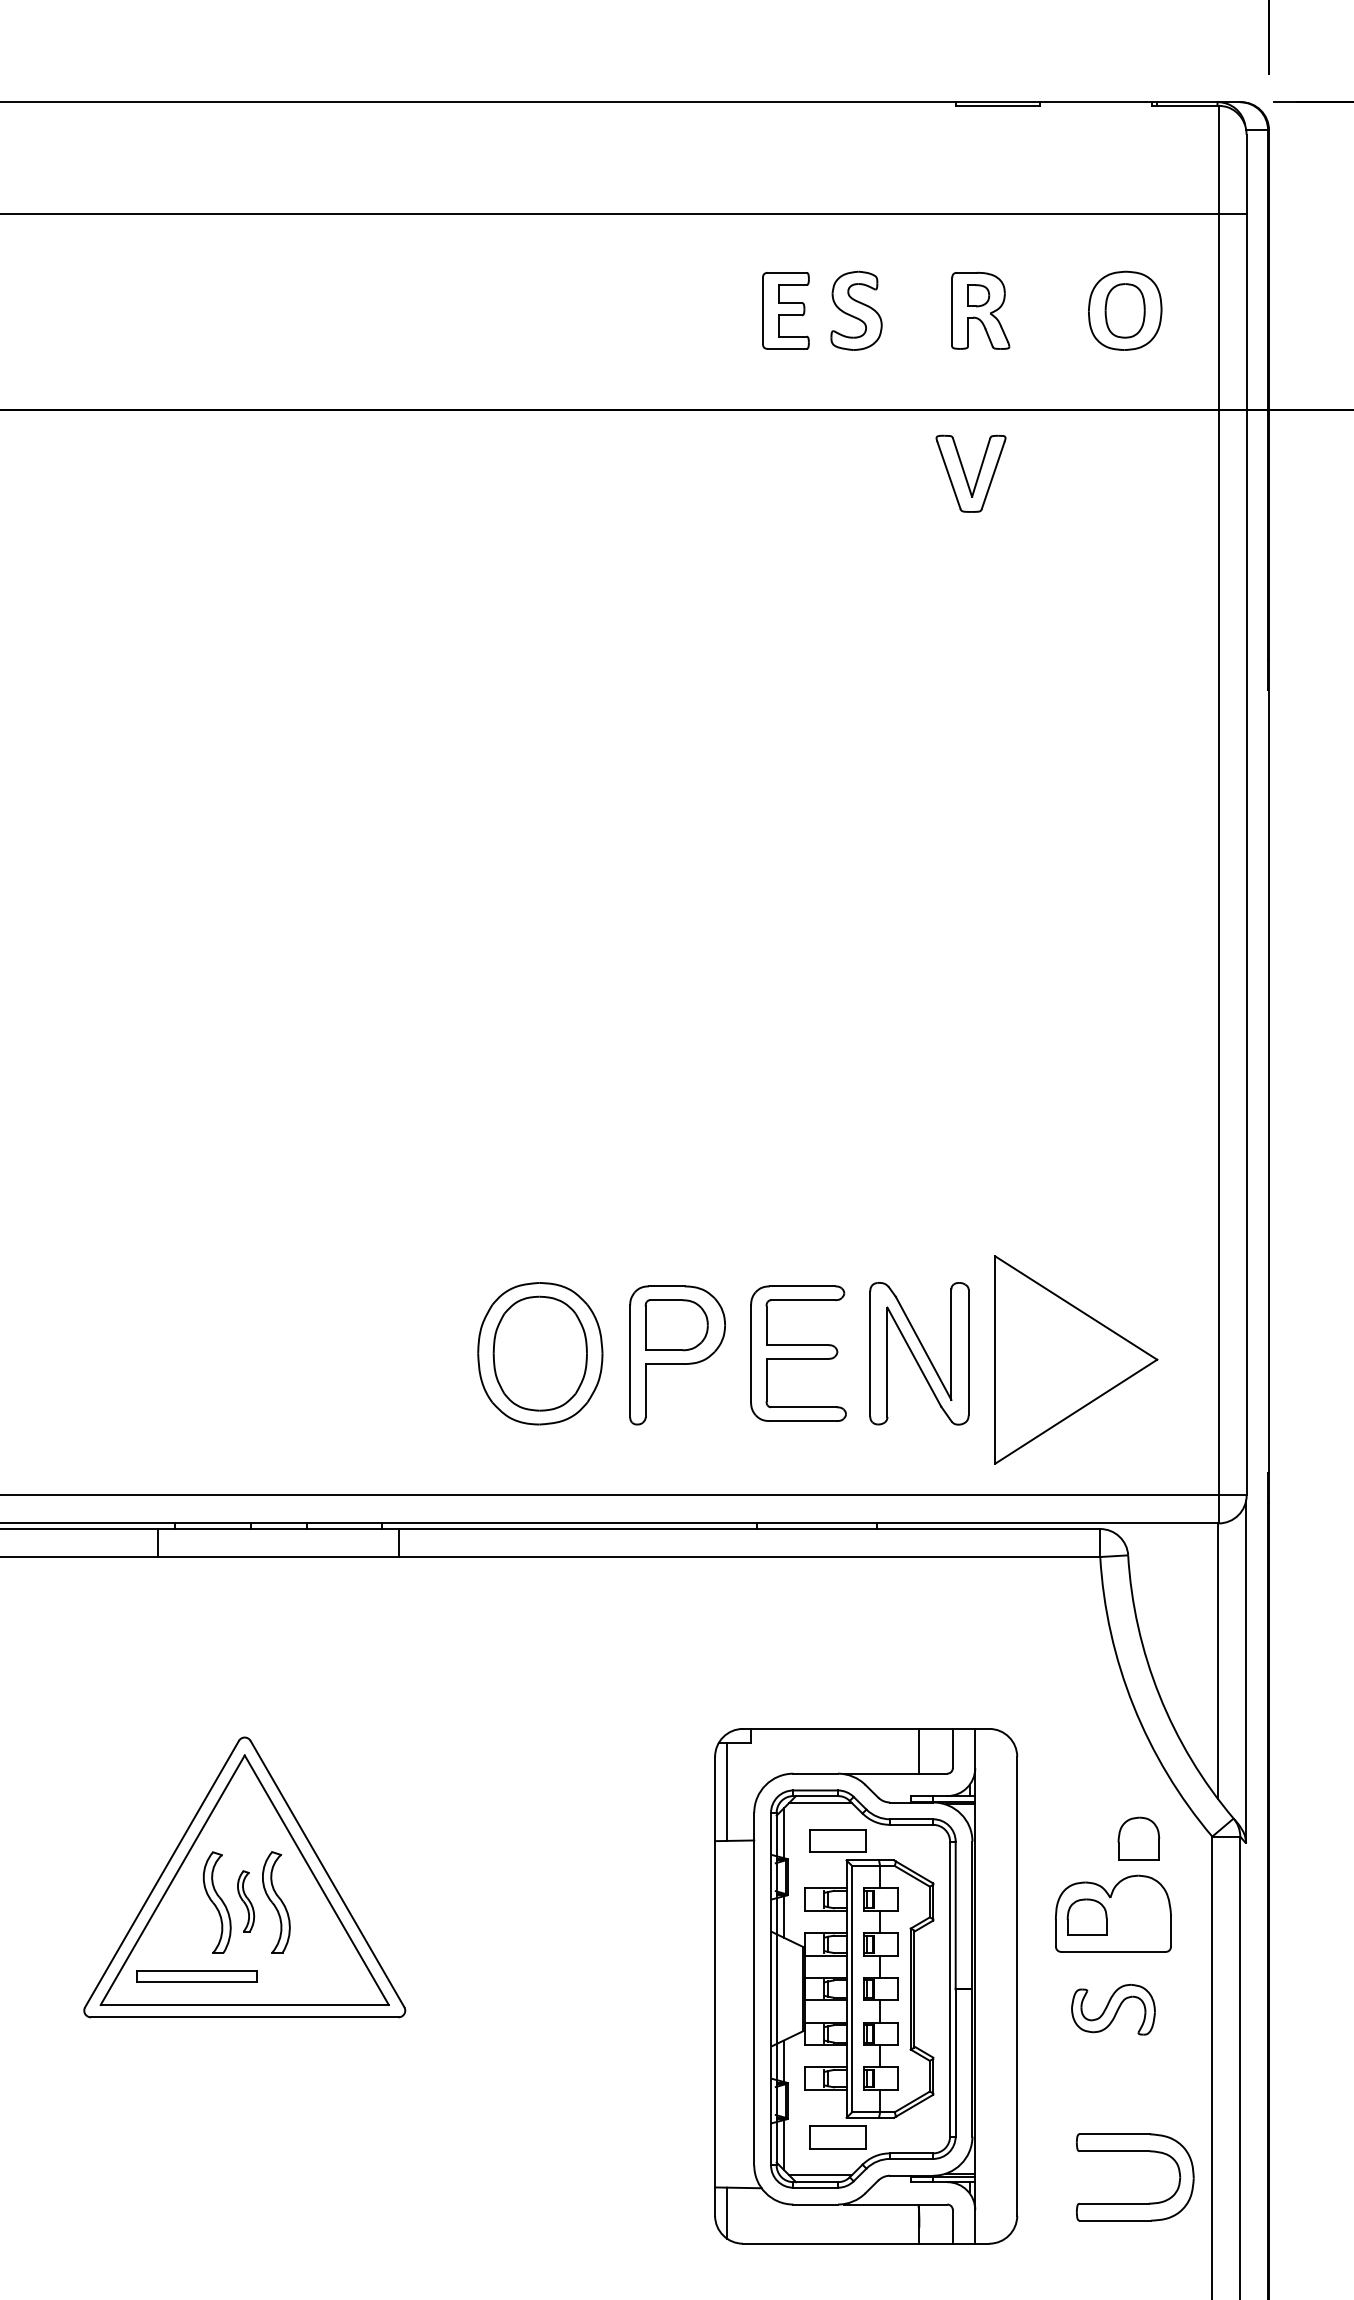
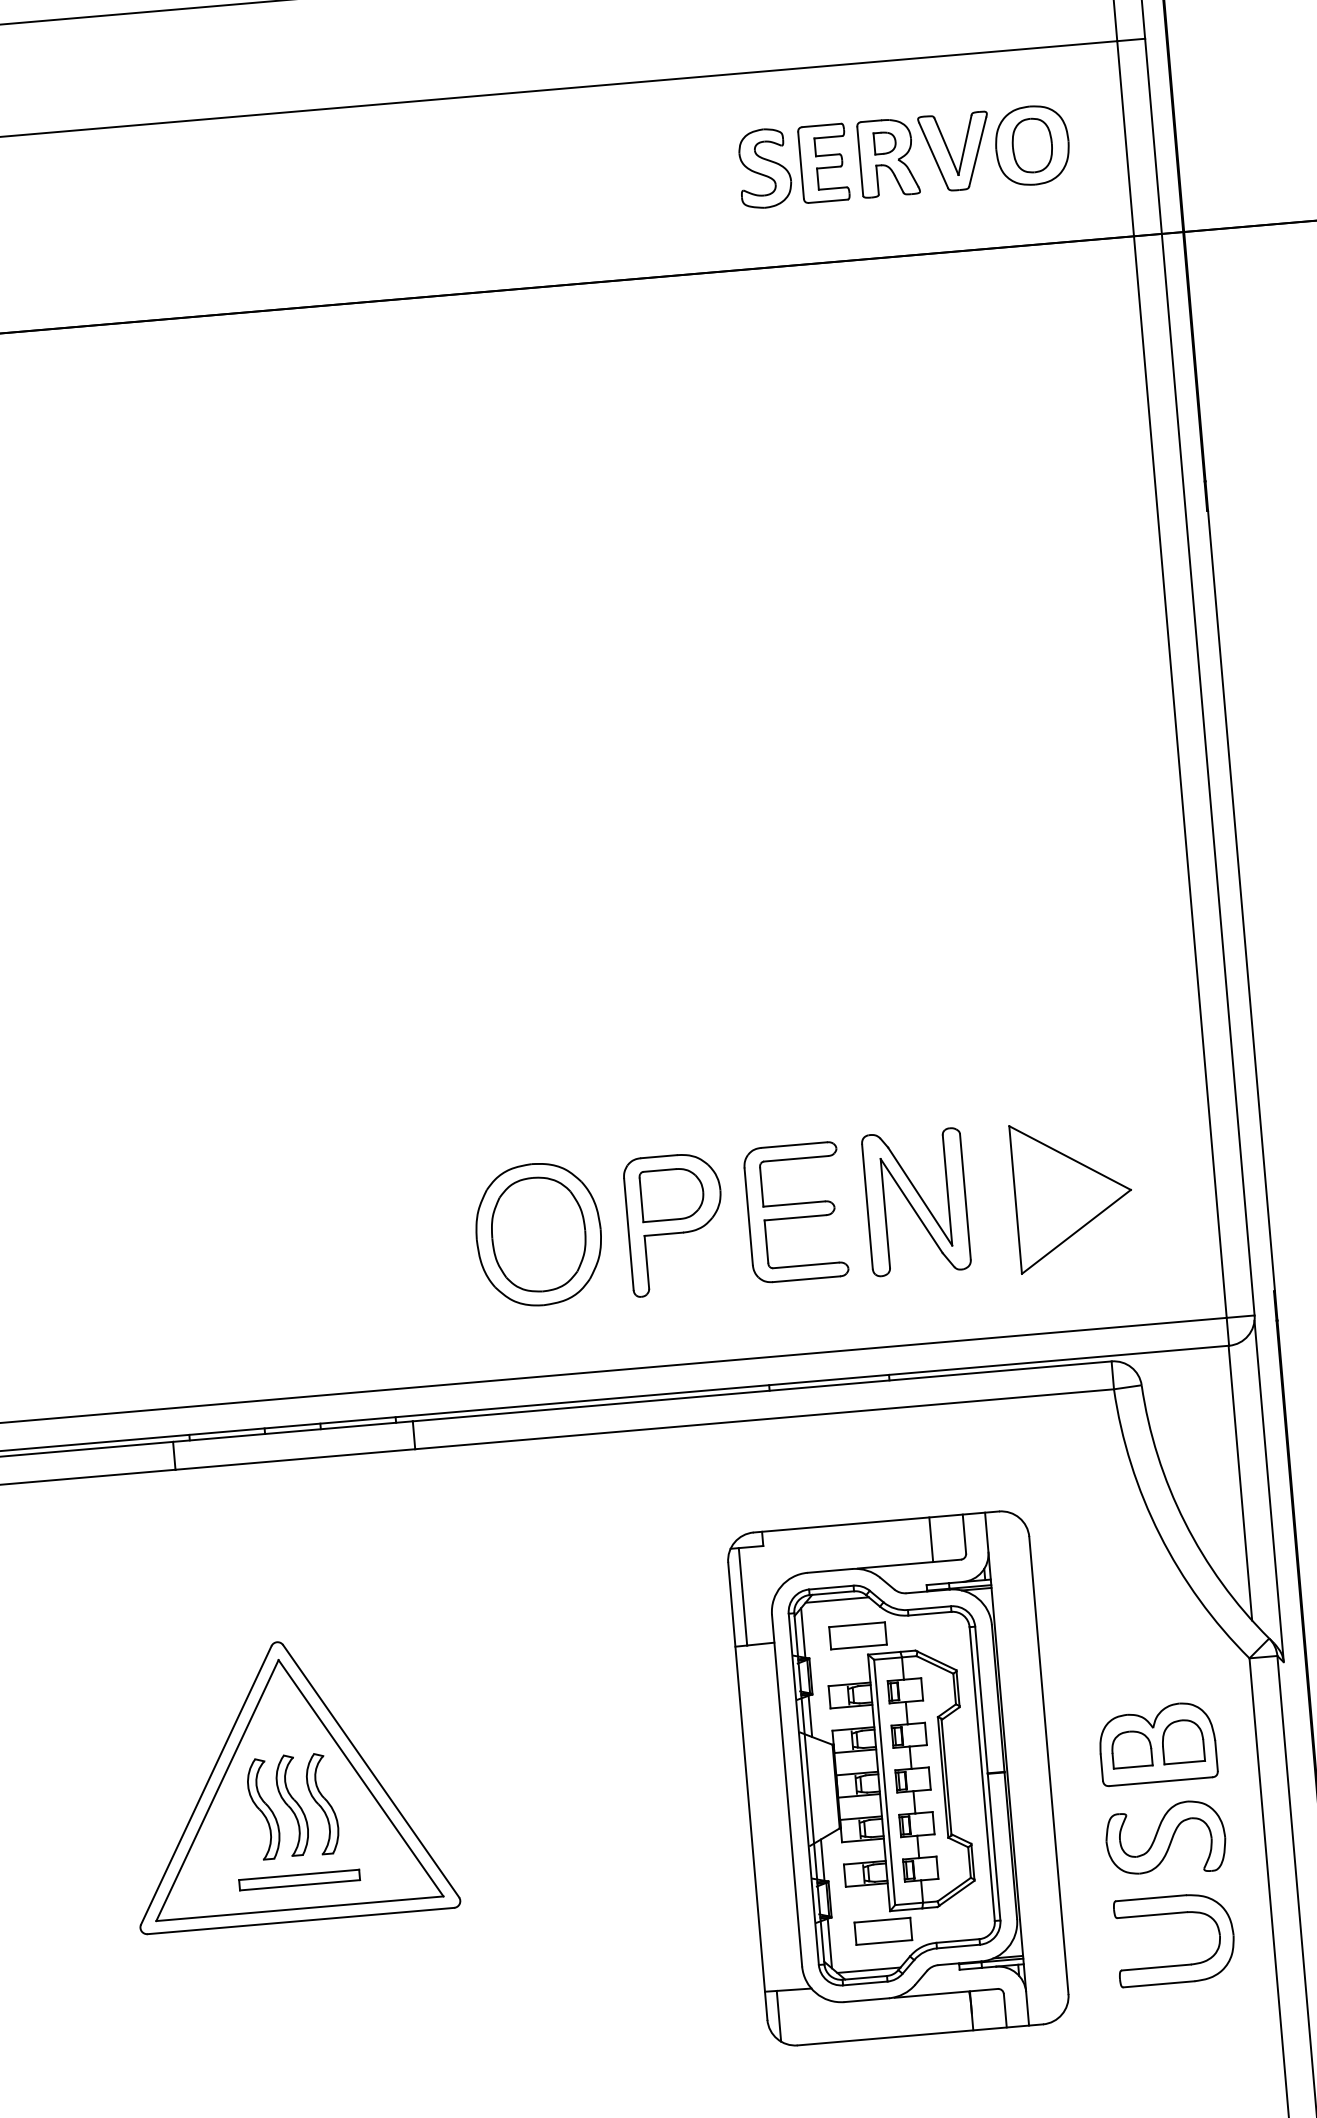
part: (785, 310) -> (823, 163), moved
part: (970, 473) -> (954, 151), moved
part: (1076, 1359) -> (1073, 1194), size x0.71
part: (1138, 1838) -> (1182, 1741), moved
part: (245, 1901) -> (291, 1805), size x1.67
part: (196, 1976) -> (299, 1880), moved
part: (866, 1986) -> (898, 1778), moved
part: (1113, 2009) -> (1165, 1839), size x1.43
part: (1135, 2151) -> (1173, 1913), moved

